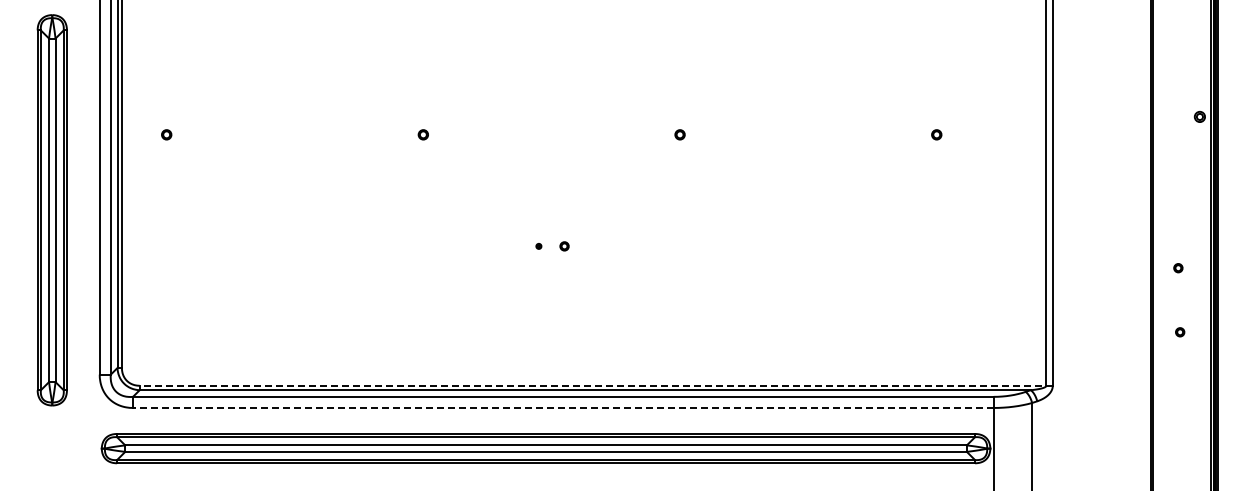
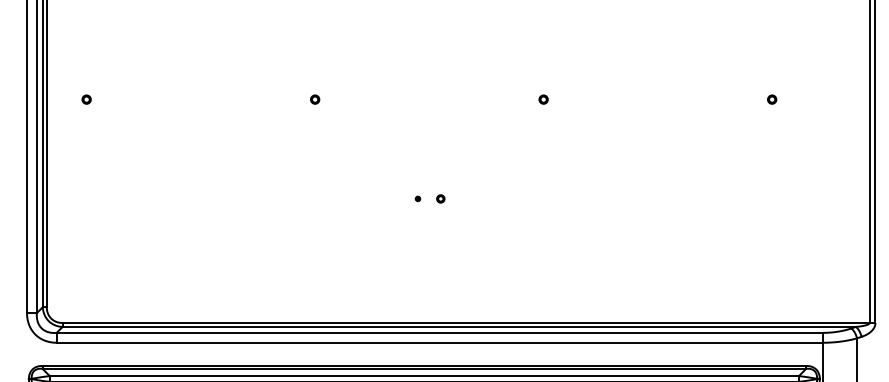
line: (596, 385) -> (469, 322), dashed -> solid
line: (562, 407) -> (438, 342), dashed -> solid

